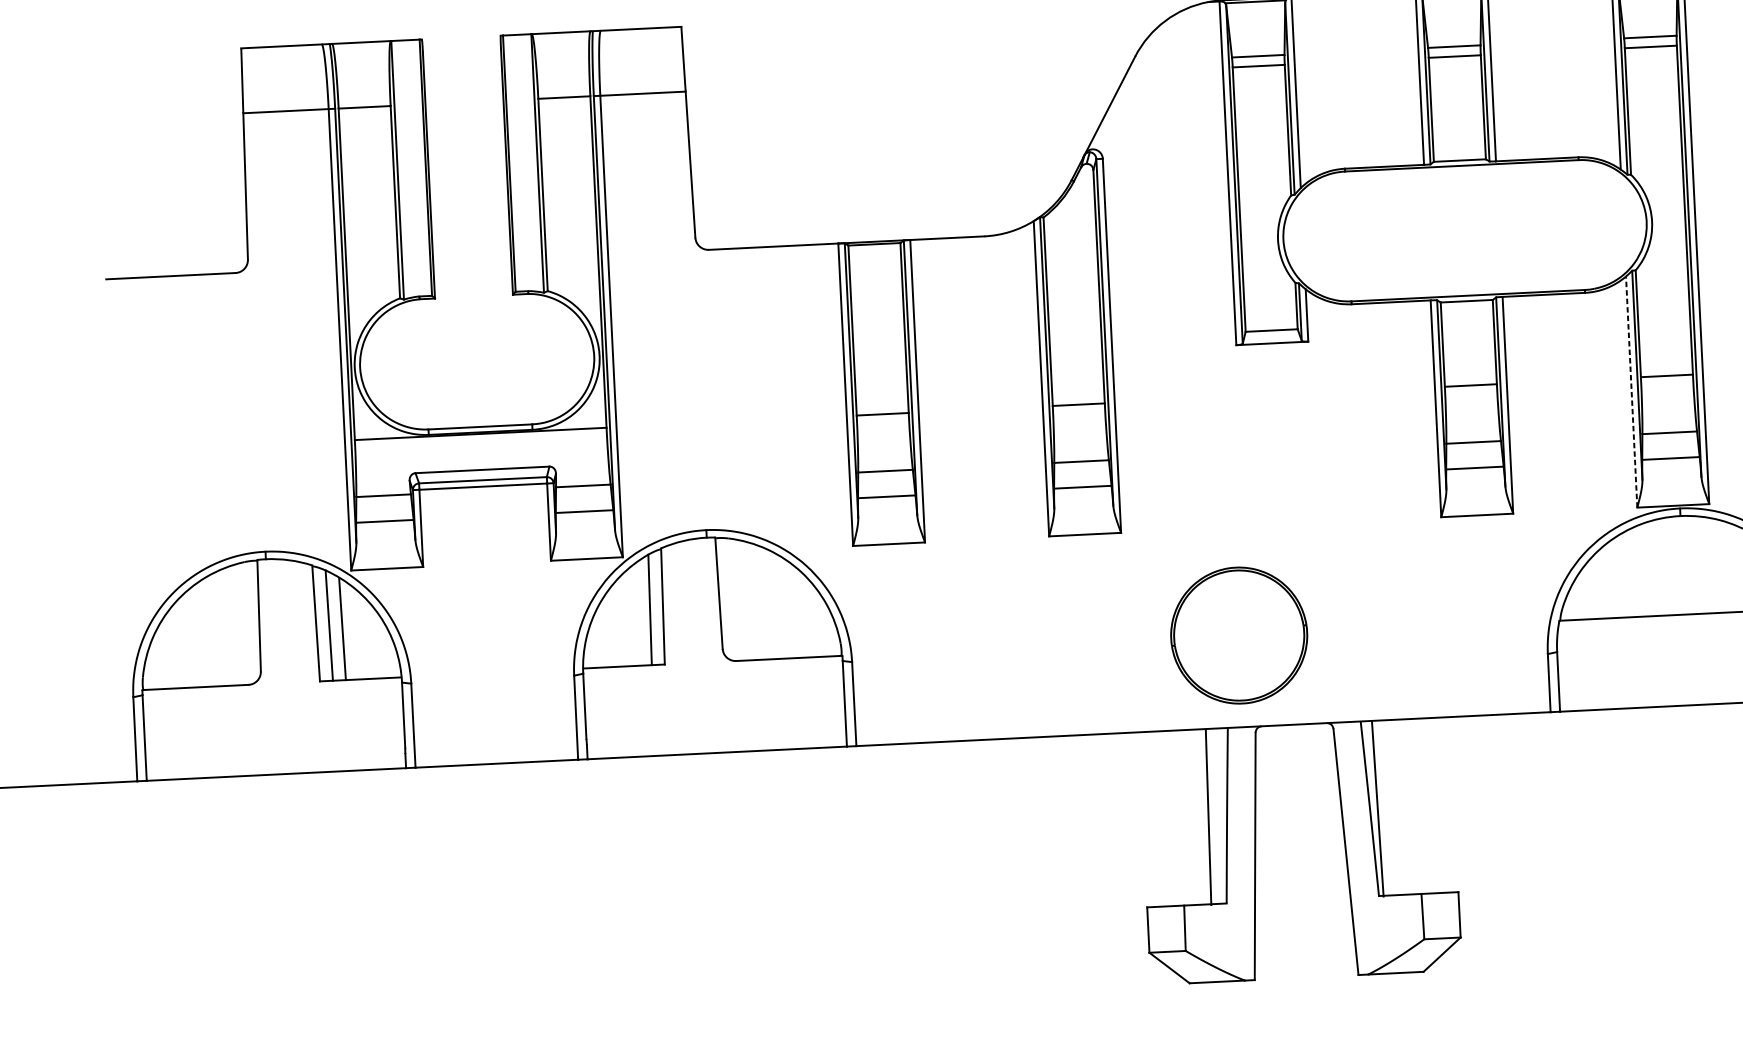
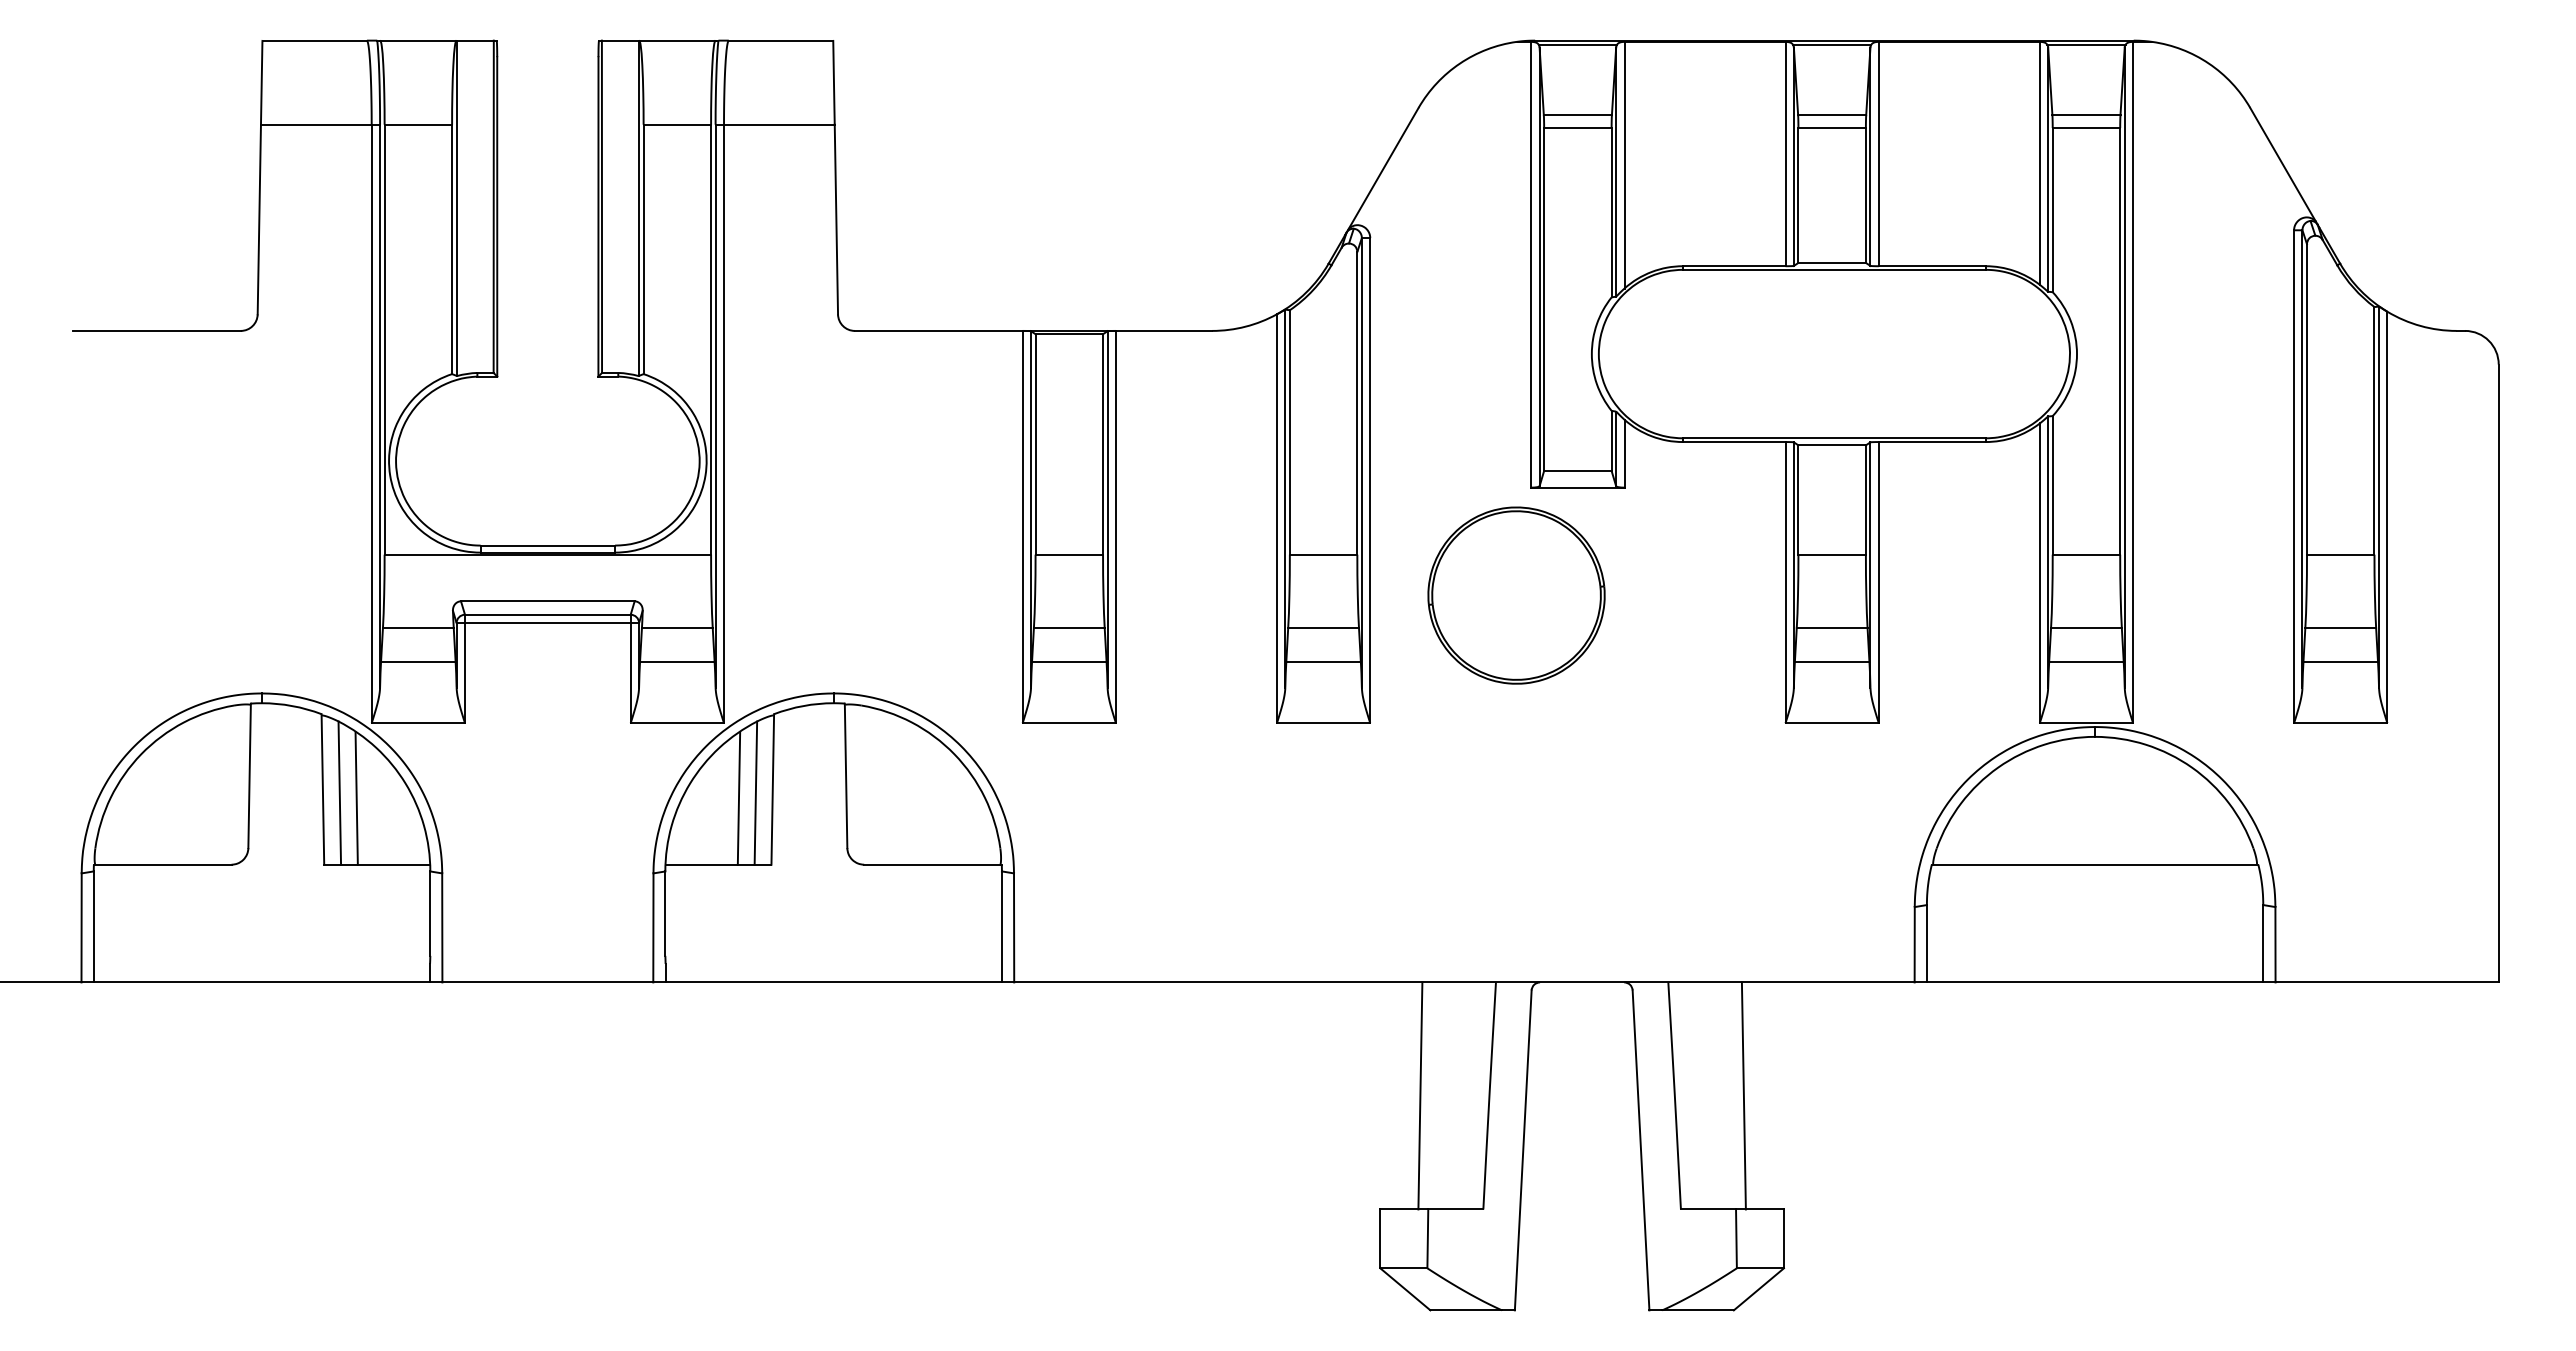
line: (1631, 392) -> (2039, 573), dashed -> solid
line: (636, 614) -> (738, 798), added
part: (1239, 635) -> (1516, 595), moved
line: (1377, 808) -> (1743, 1095), moved
line: (1208, 817) -> (1420, 1095), moved

